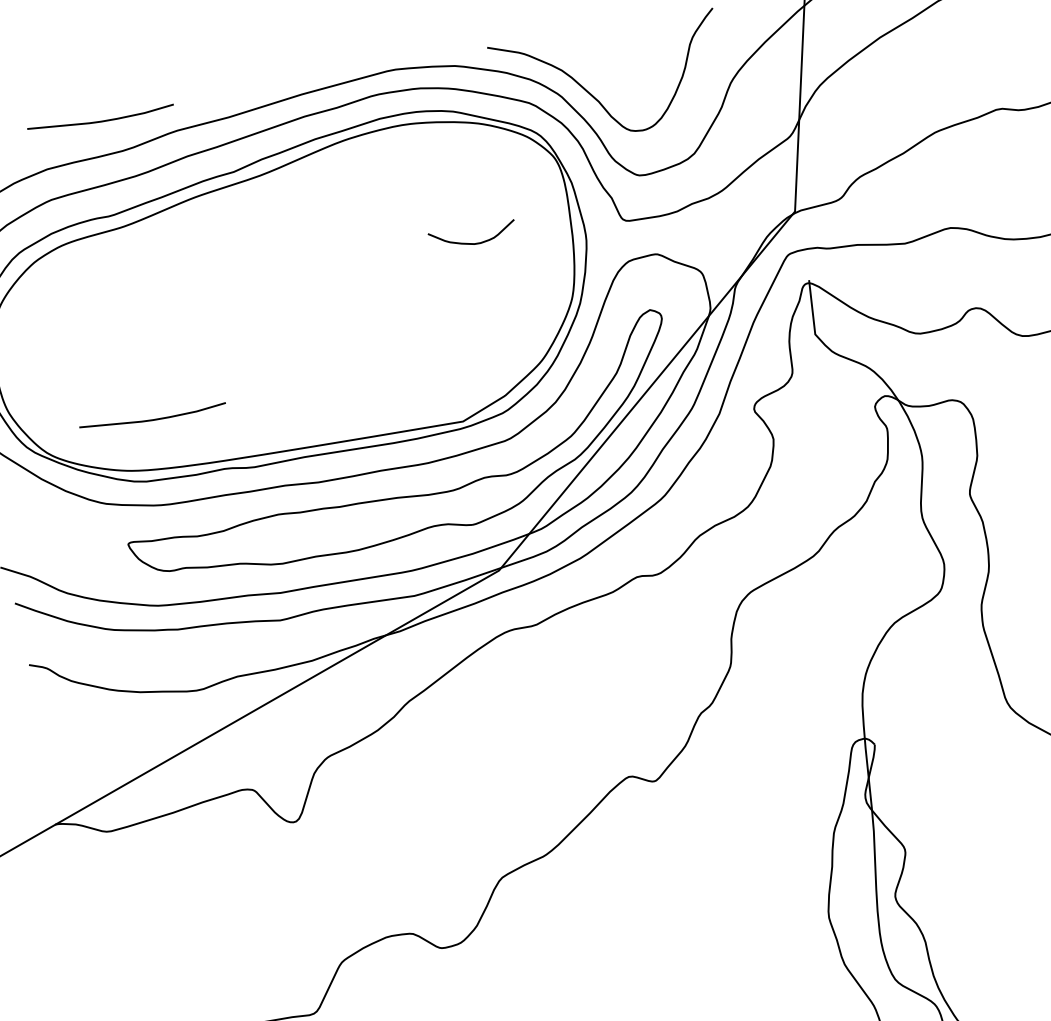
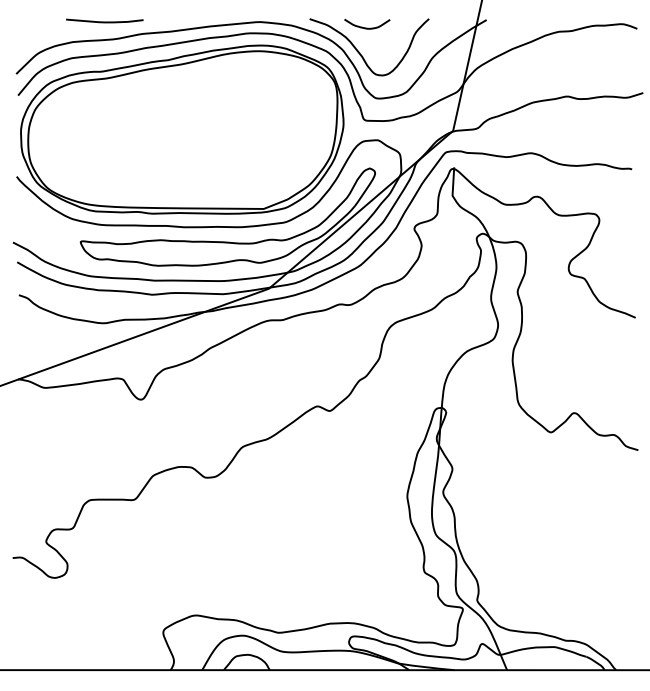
curve: (473, 241) -> (367, 27), moved
curve: (152, 418) -> (104, 179), removed

